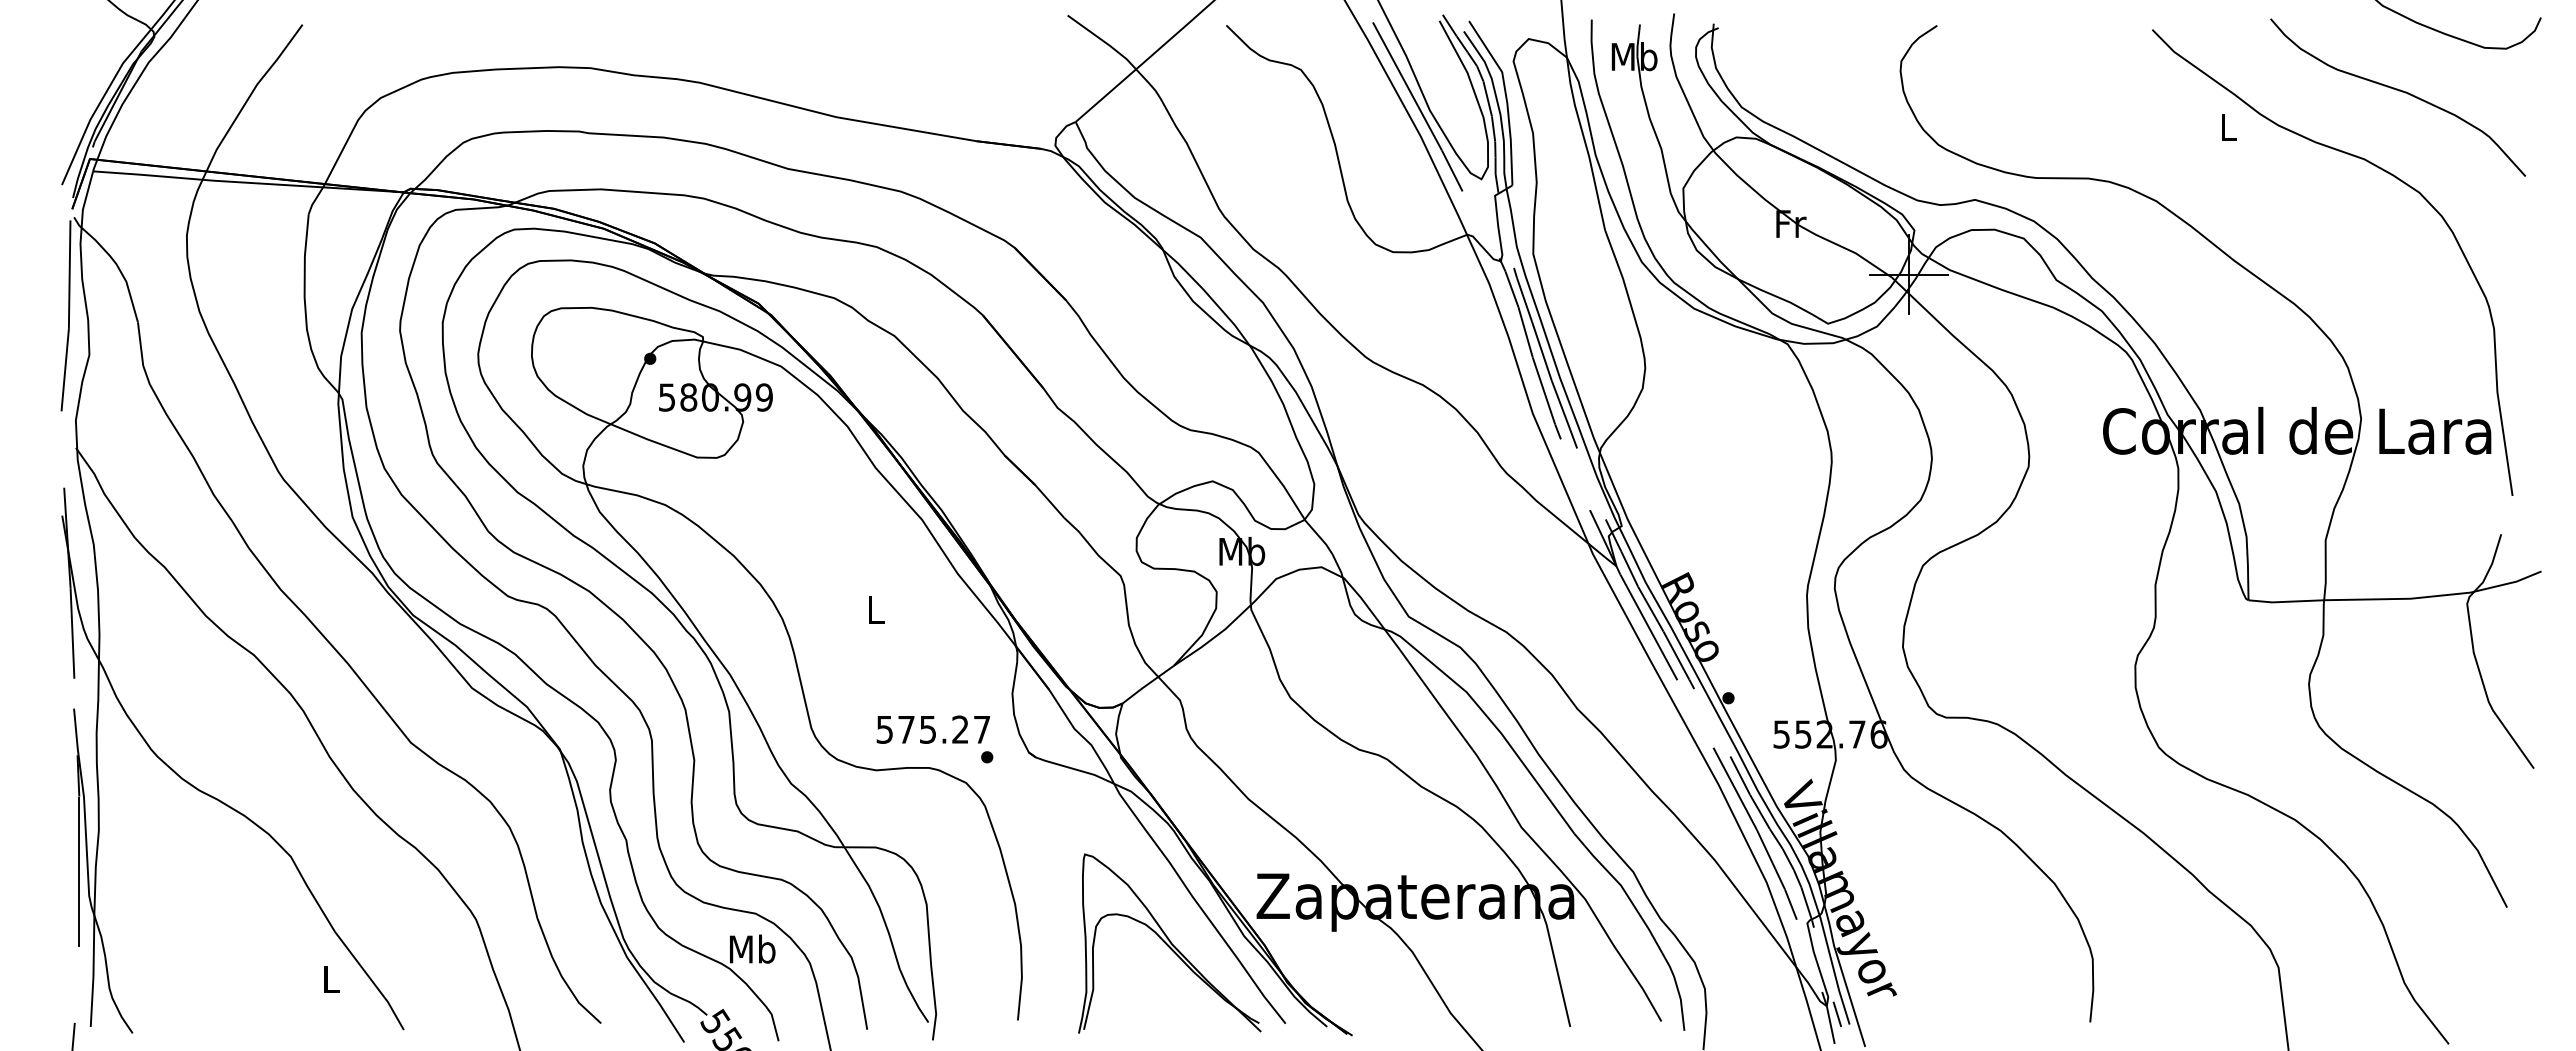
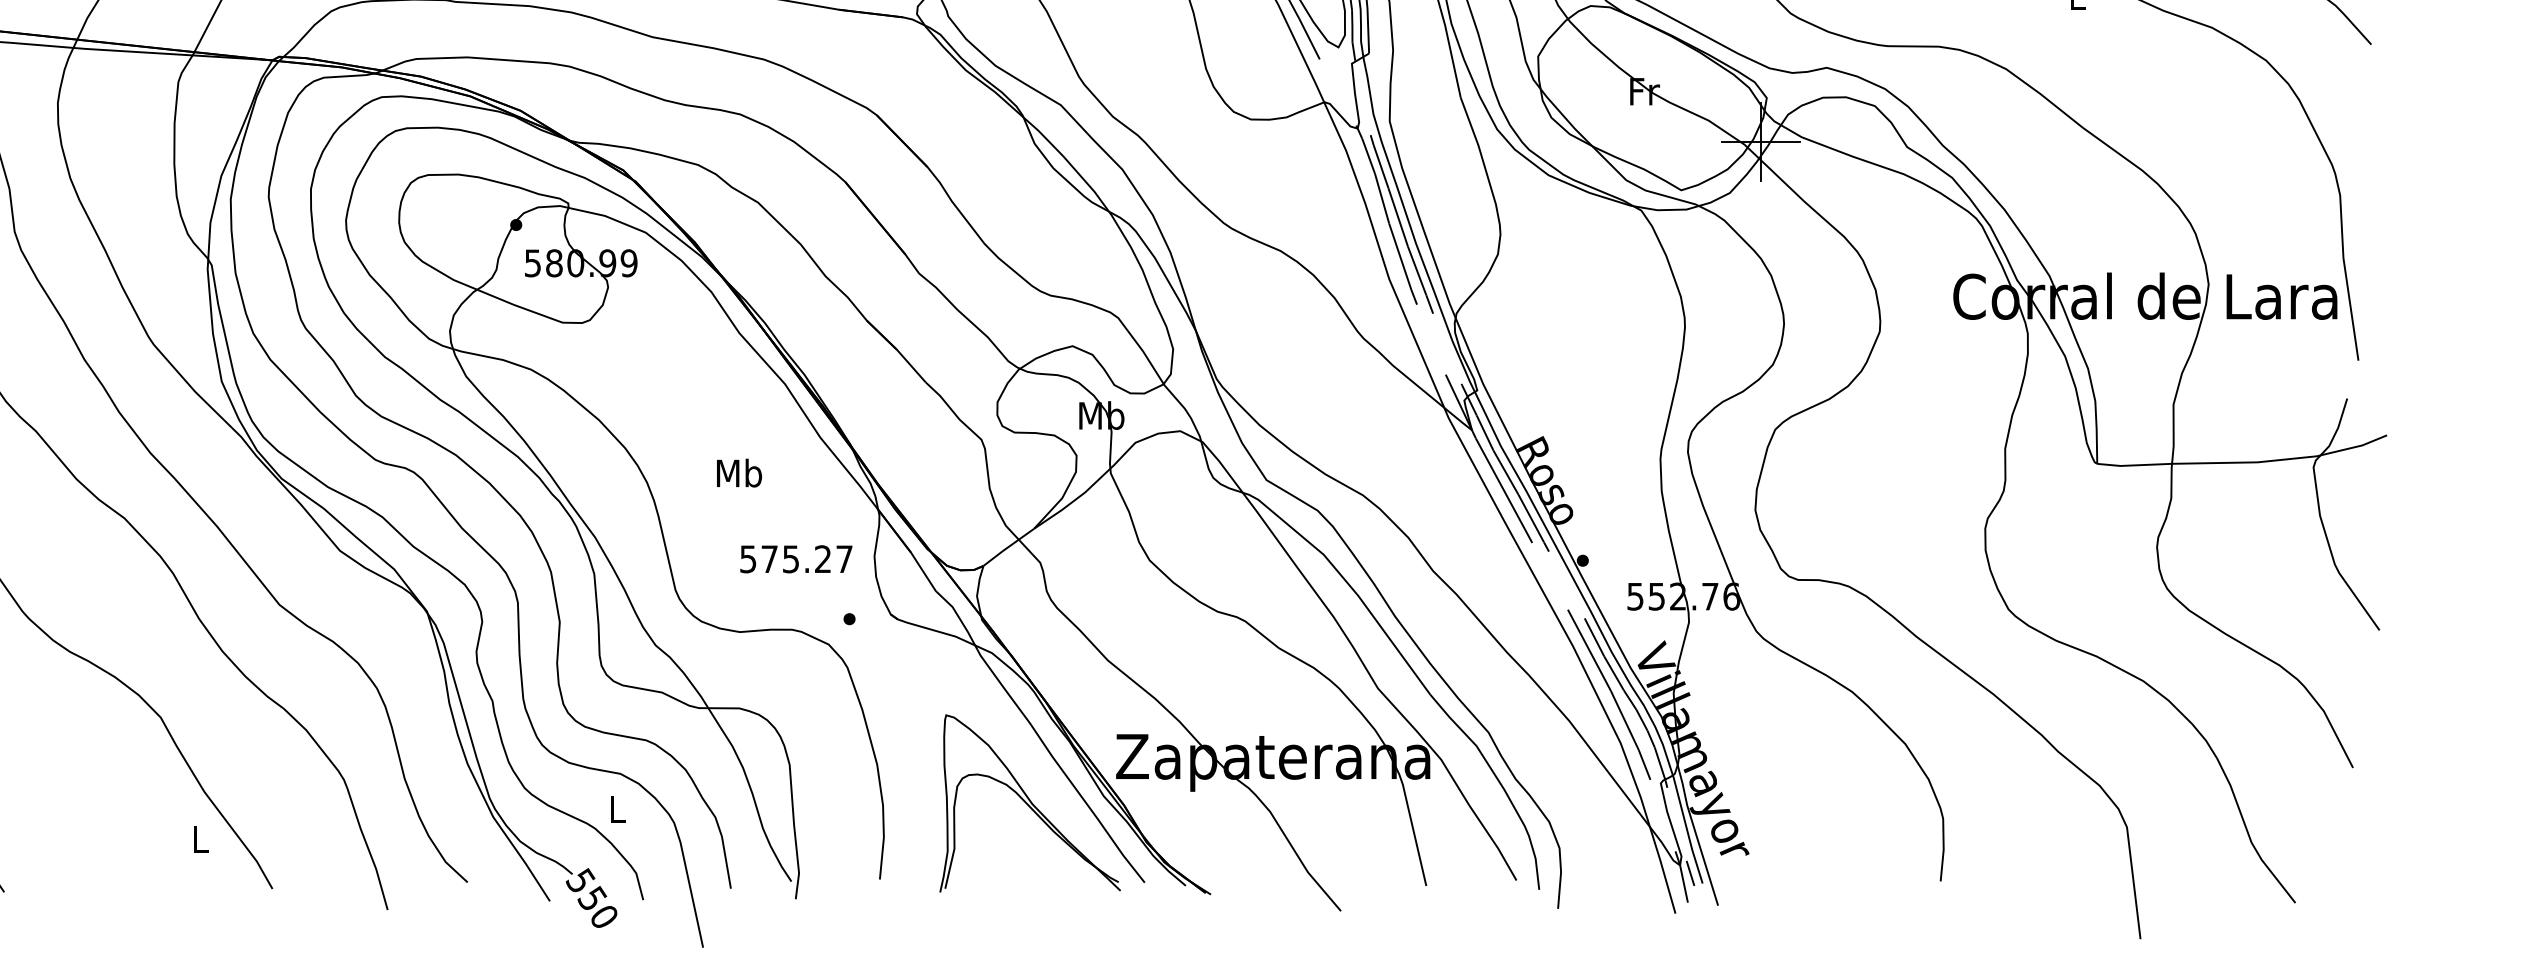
text: (875, 609) -> (739, 472), L -> Mb
text: (933, 729) -> (796, 559), moved
text: (752, 948) -> (617, 808), Mb -> L

